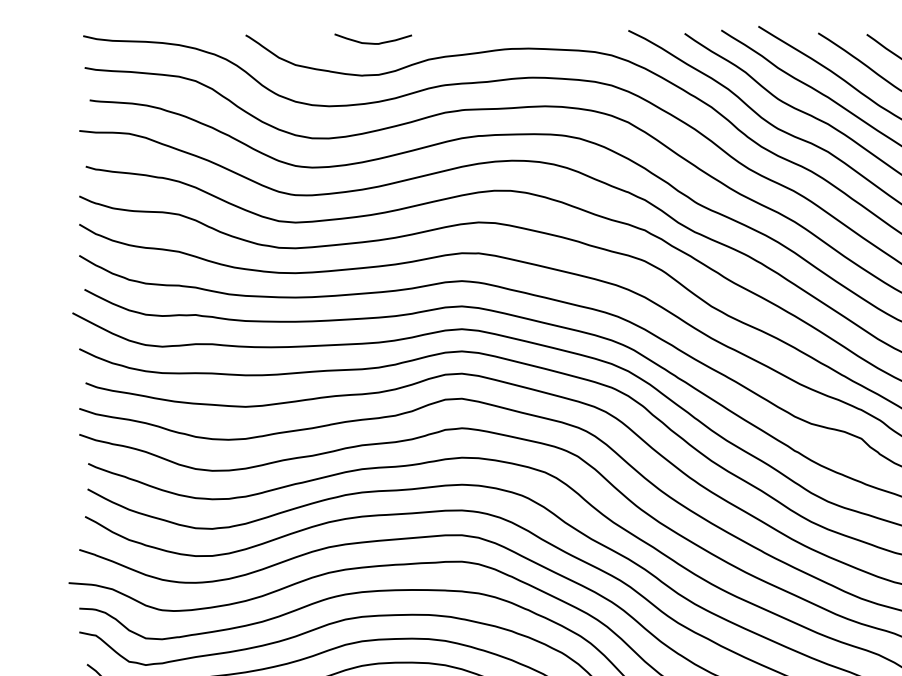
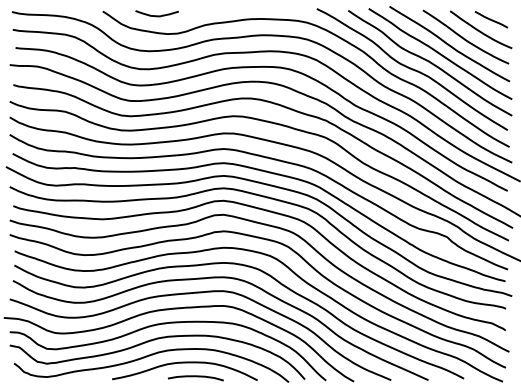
curve: (372, 42) -> (156, 15), moved

